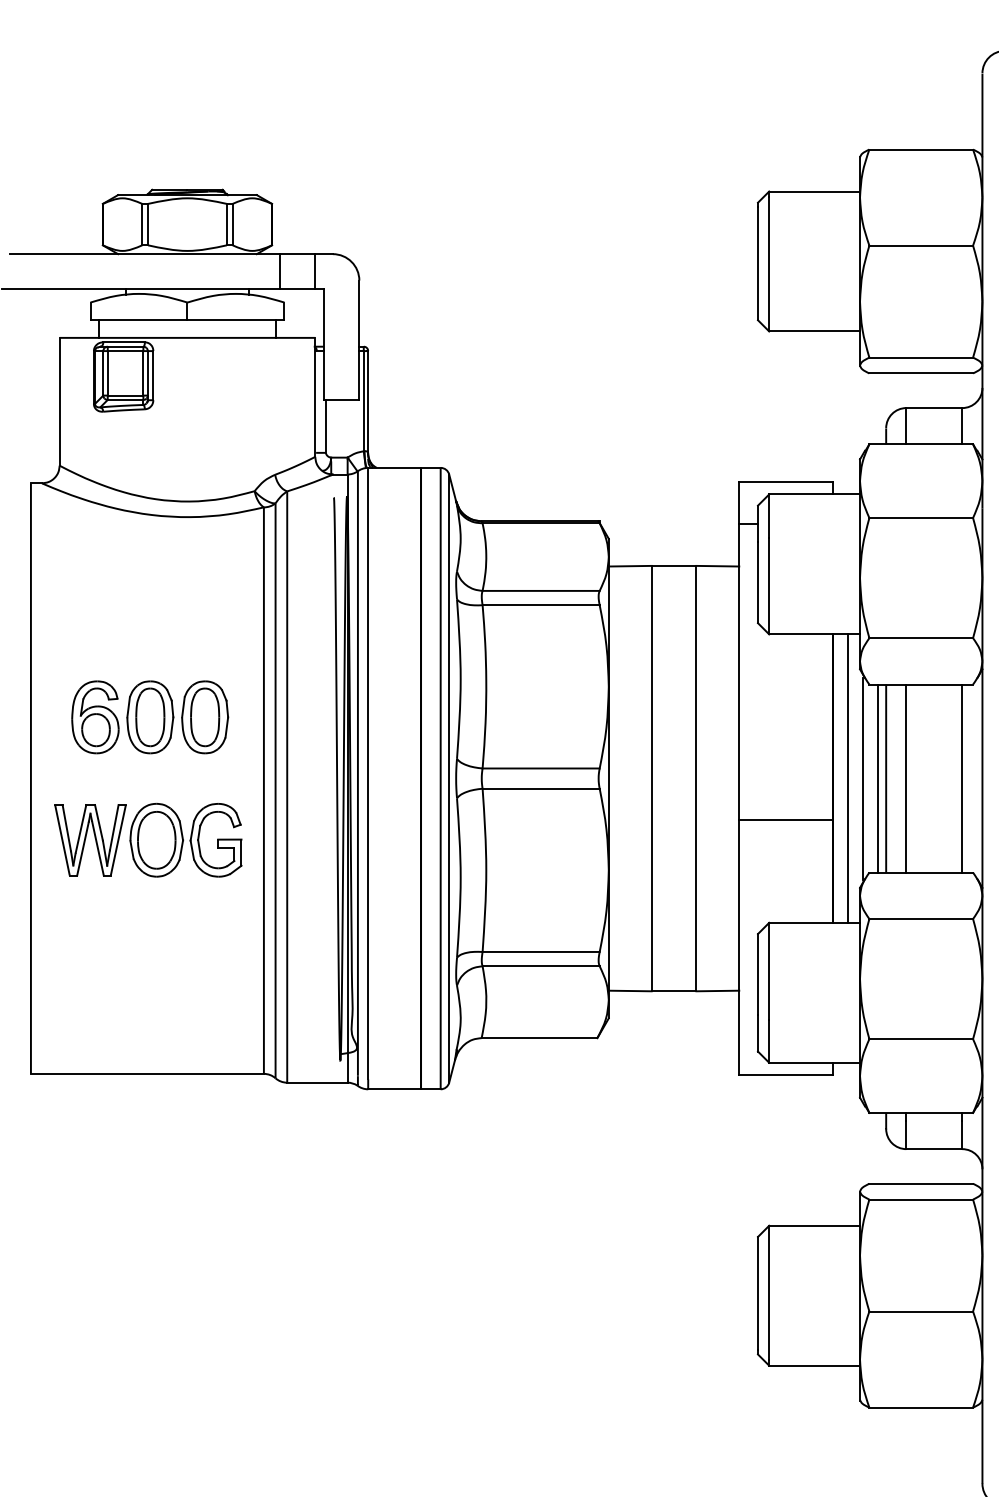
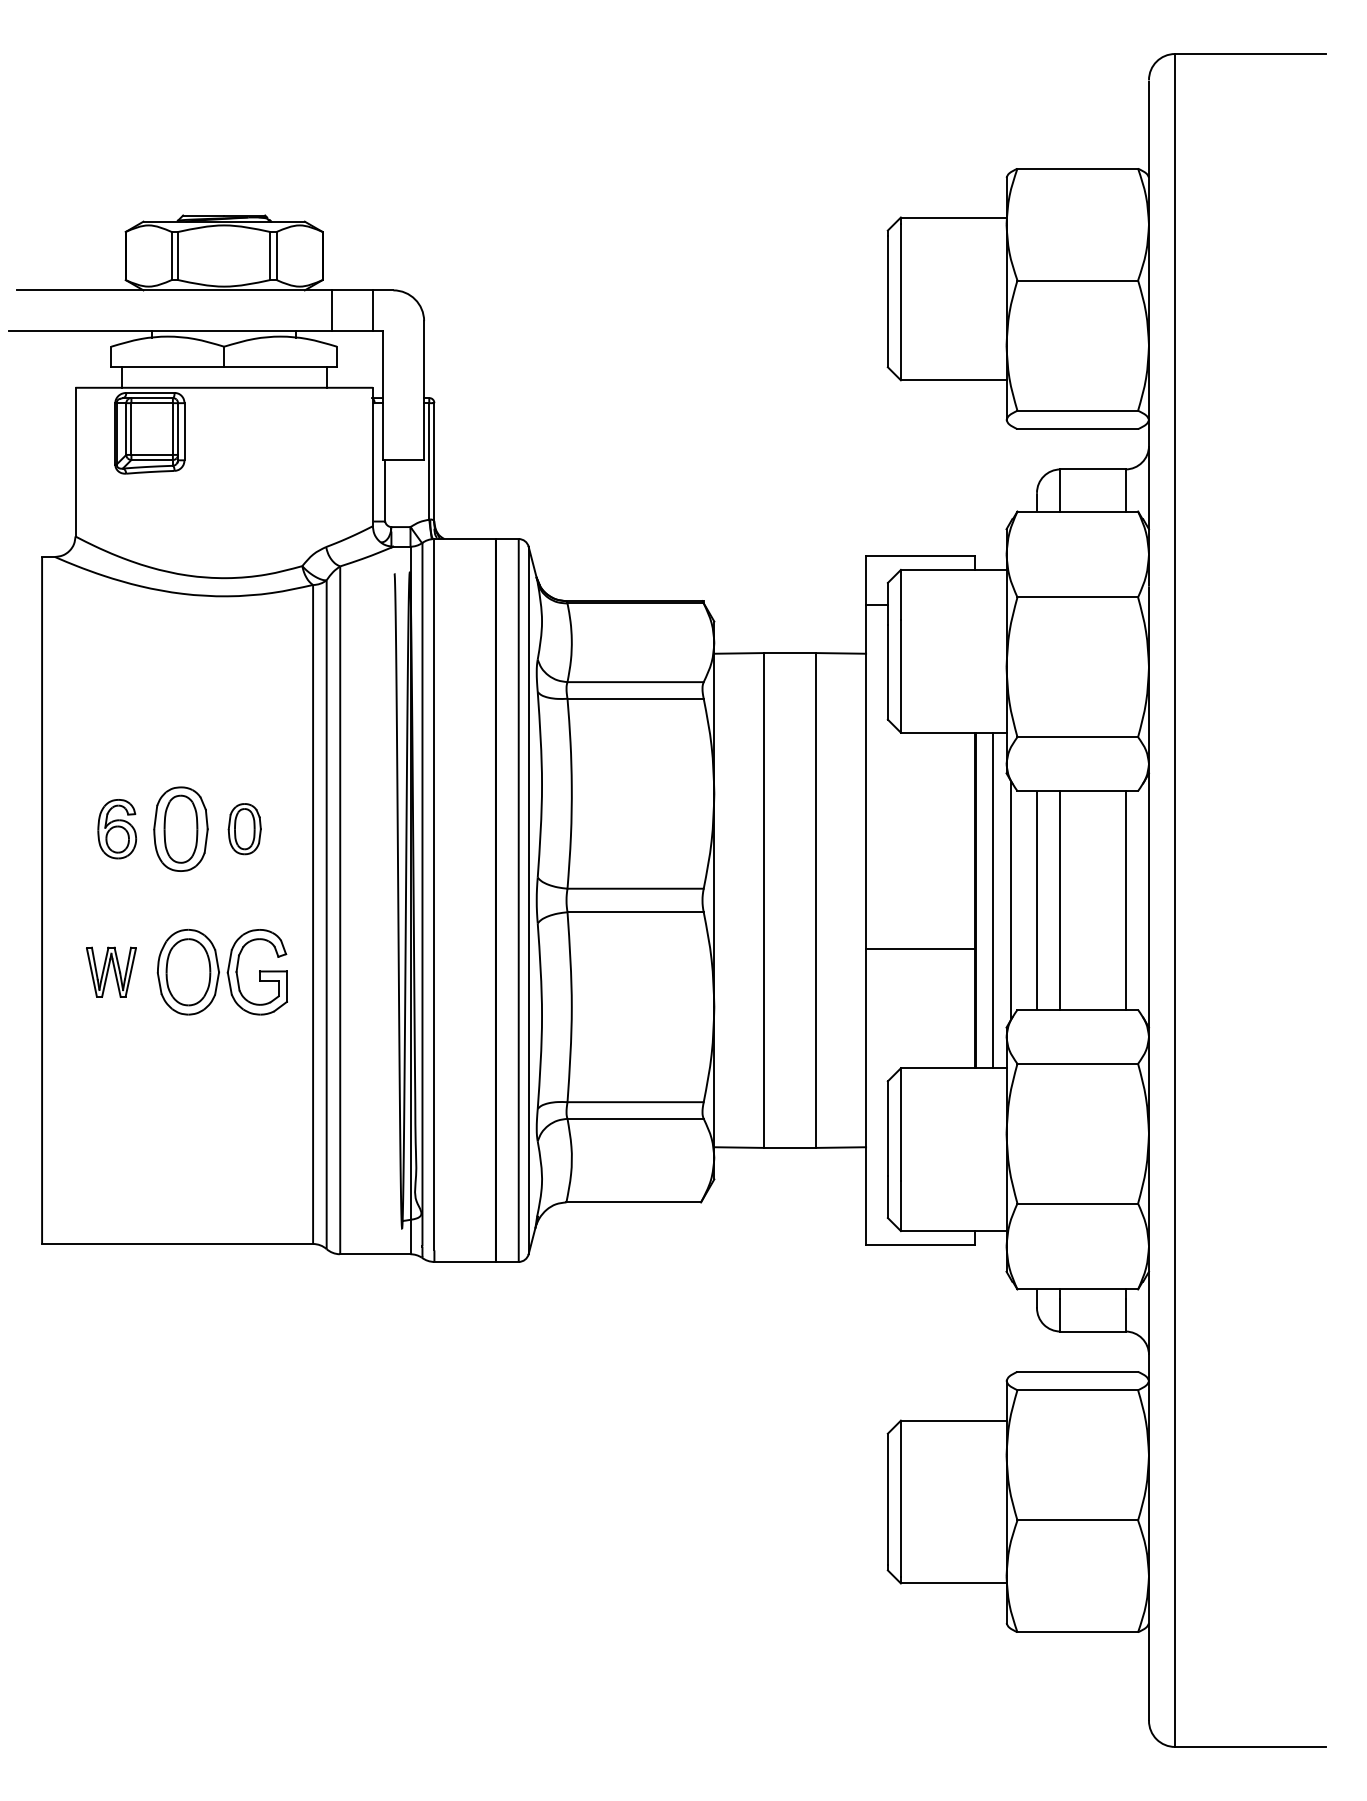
part: (95, 716) -> (117, 828), size x0.7
part: (204, 716) -> (244, 828), size x0.6
line: (878, 778) -> (1028, 900), removed
part: (90, 840) -> (111, 972), size x0.6

